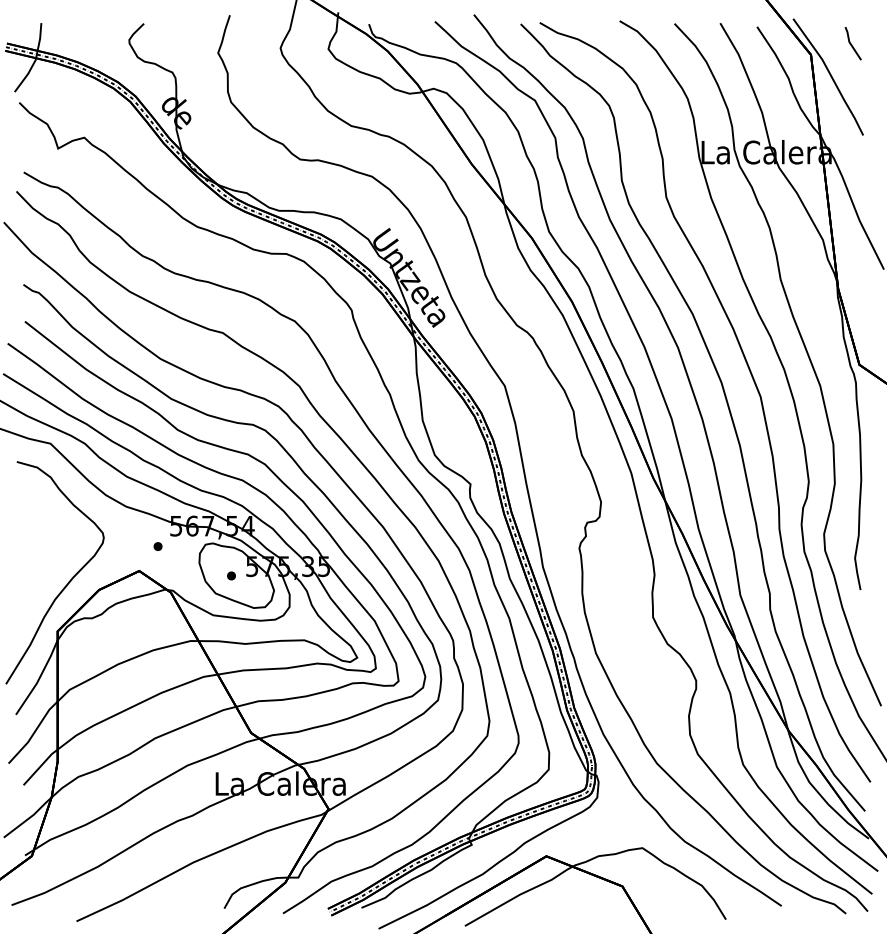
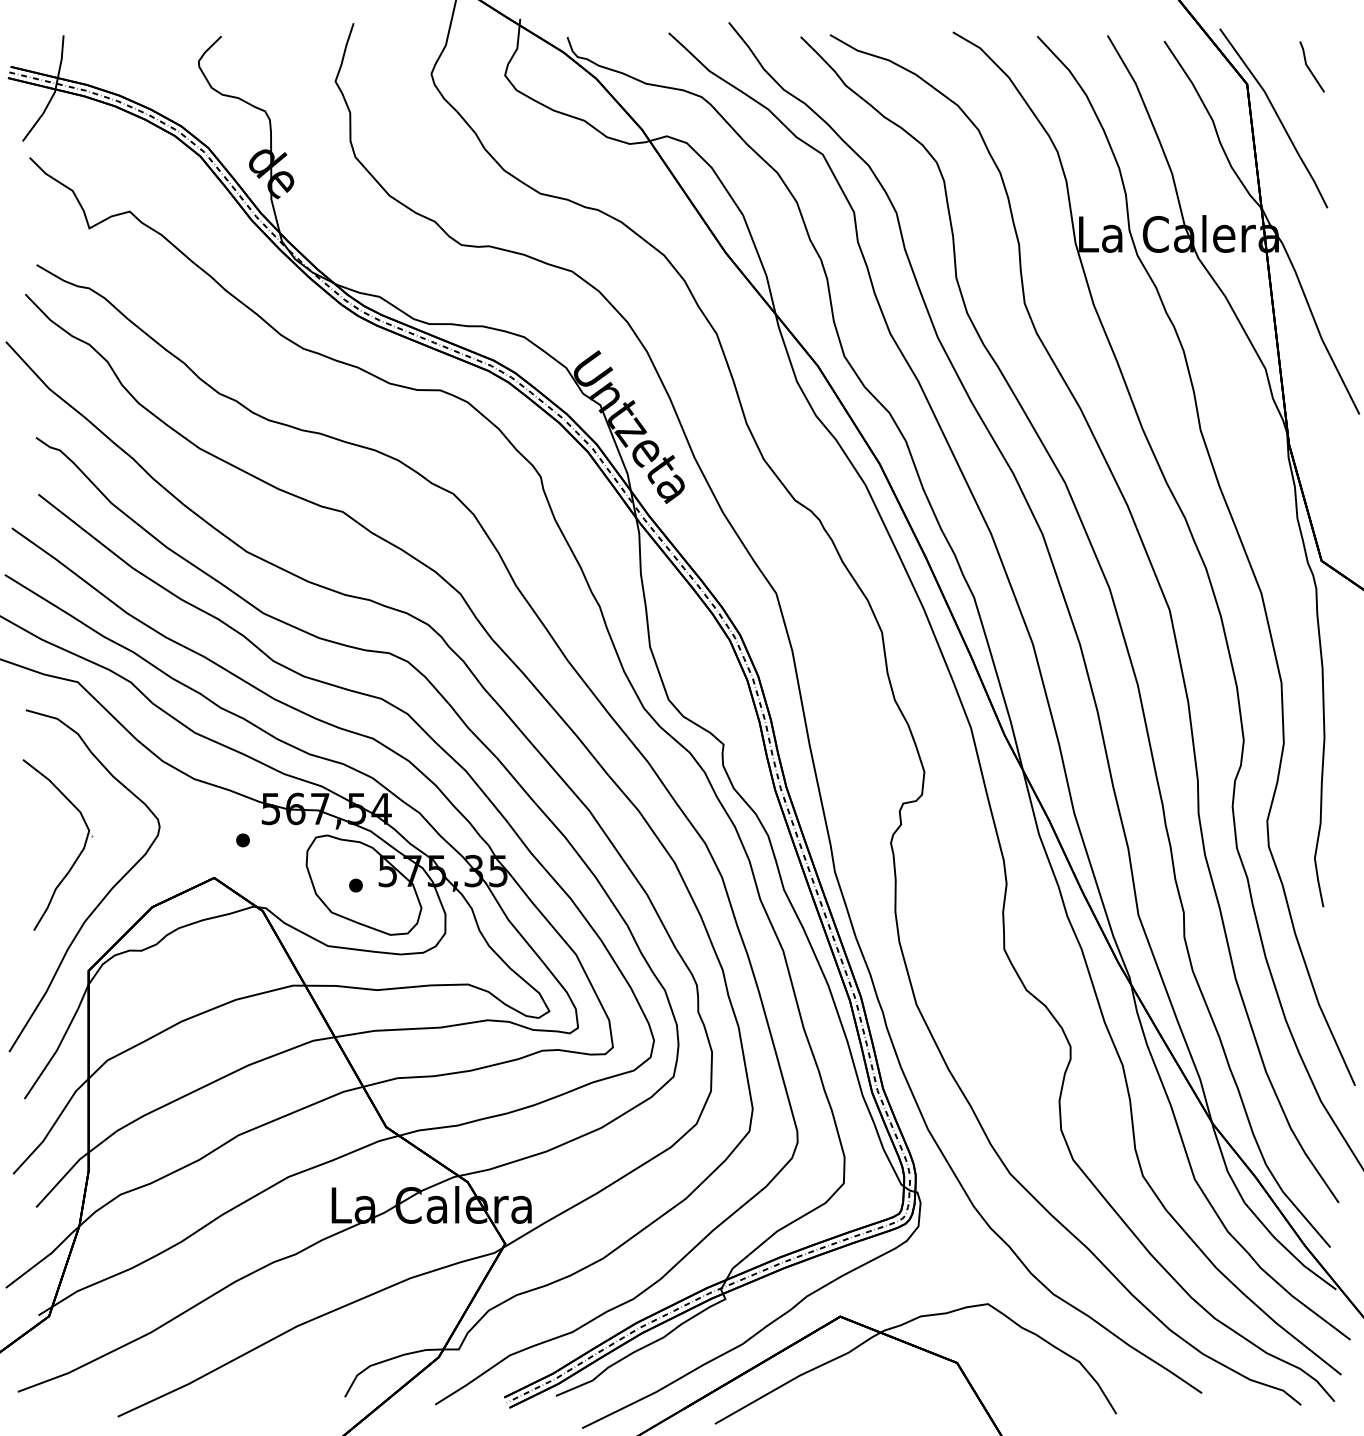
part: (49, 557) -> (76, 857), added

